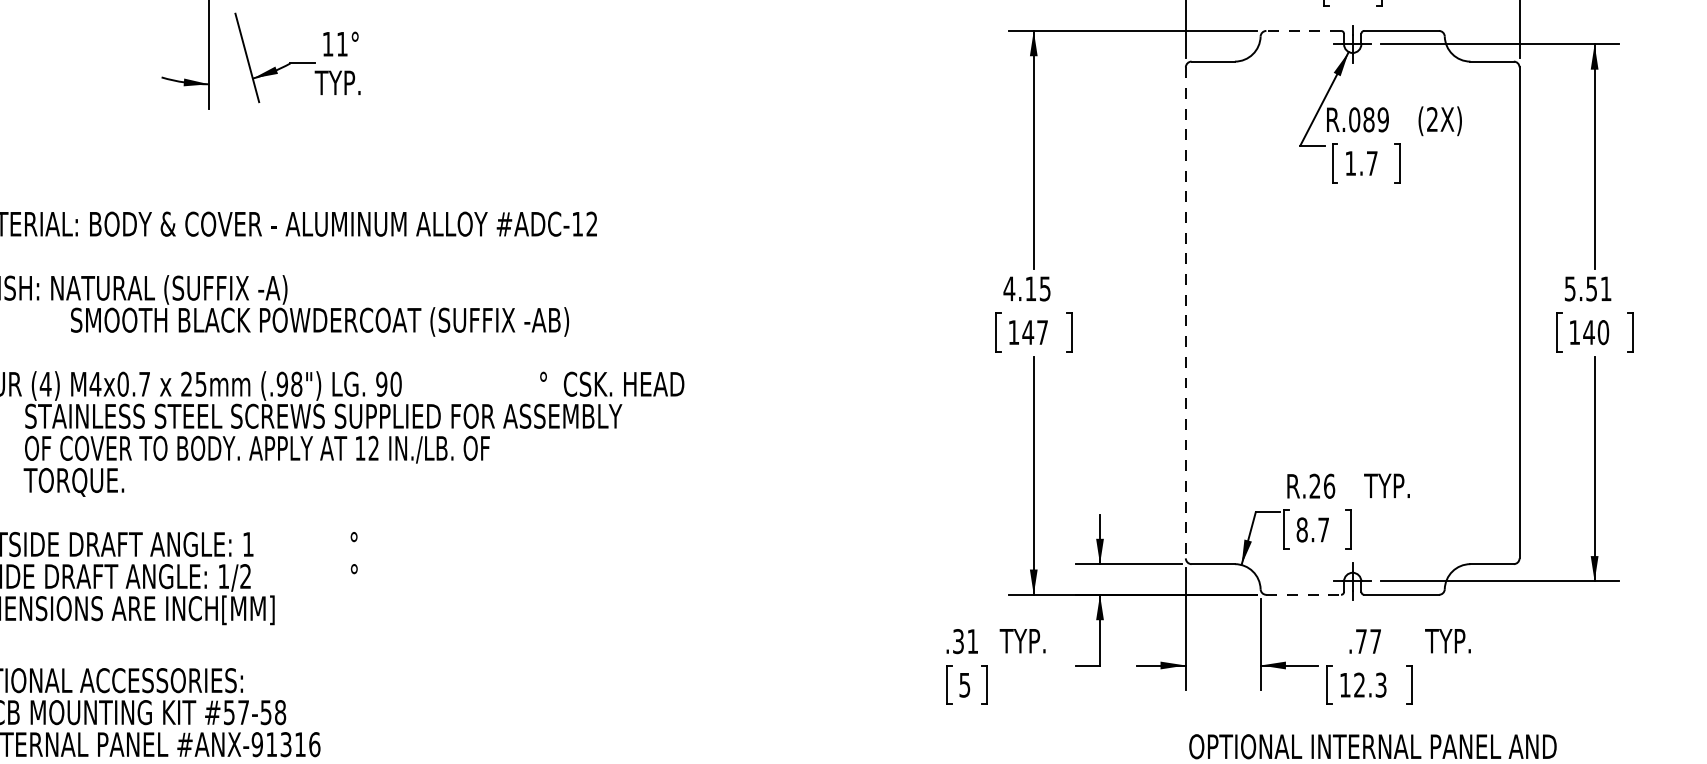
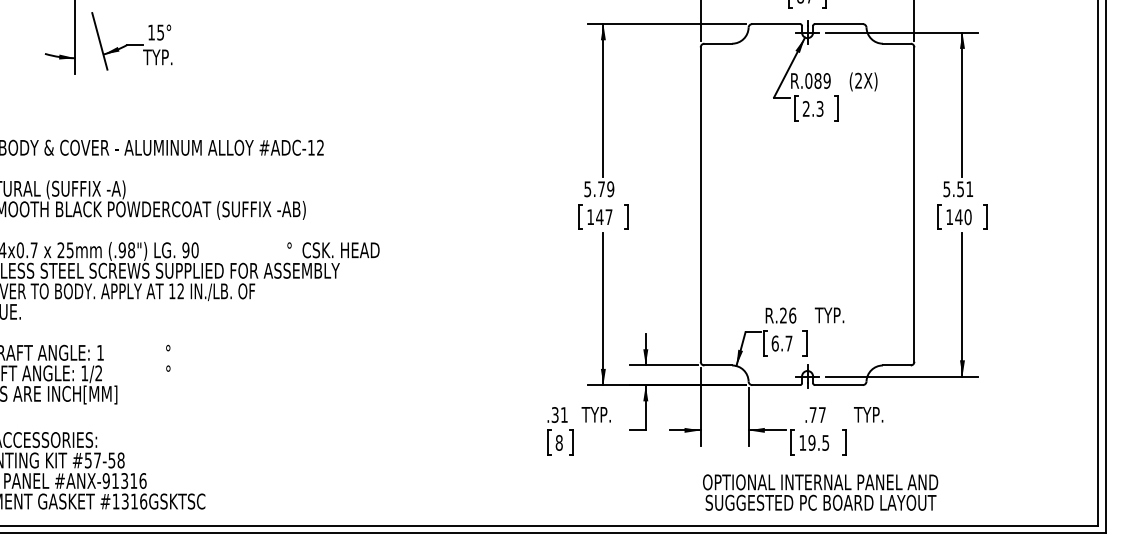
line: (1304, 31) -> (776, 24), dashed -> solid
text: (342, 44) -> (160, 32), 11° -> 15°
text: (1360, 162) -> (812, 108), 1.7 -> 2.3
text: (1027, 289) -> (599, 189), 4.15 -> 5.79
line: (1185, 314) -> (700, 205), dashed -> solid
text: (1301, 529) -> (774, 343), 8.7 -> 6.7
line: (1304, 595) -> (776, 385), dashed -> solid
text: (963, 684) -> (558, 442), 5 -> 8
text: (1369, 684) -> (818, 442), 12.3 -> 19.5

